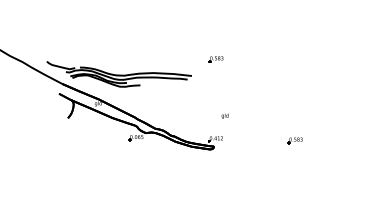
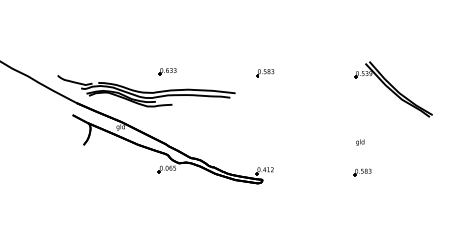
part: (136, 58) -> (167, 71), added
part: (320, 72) -> (393, 89), added
text: (225, 116) -> (360, 142), moved

